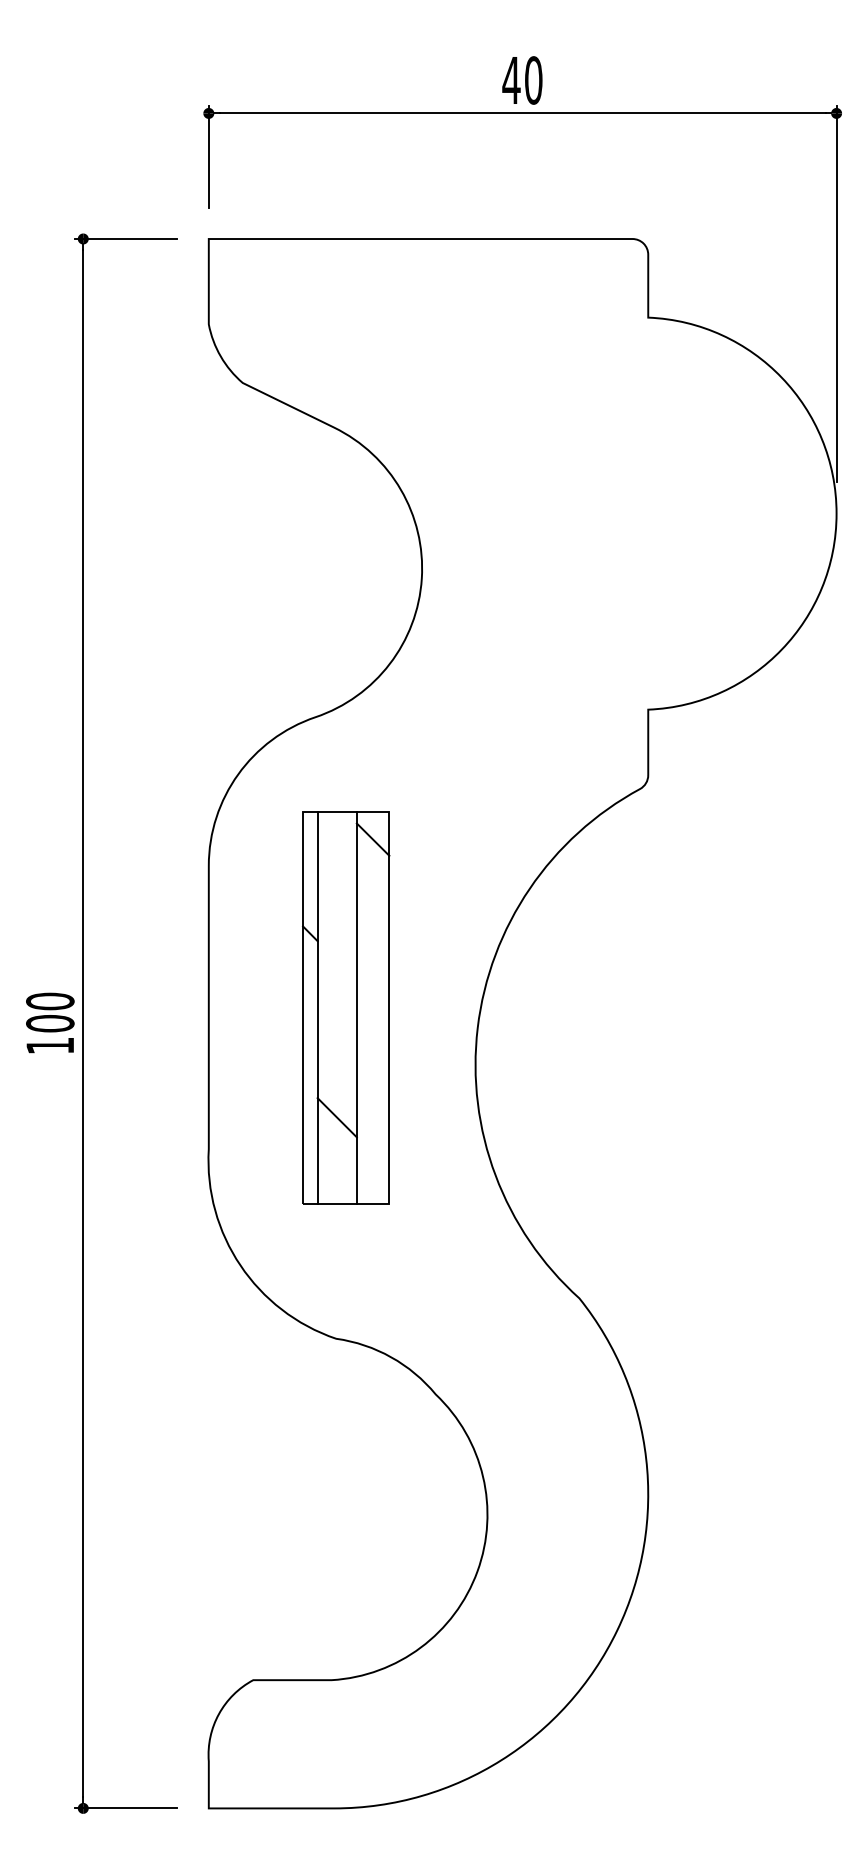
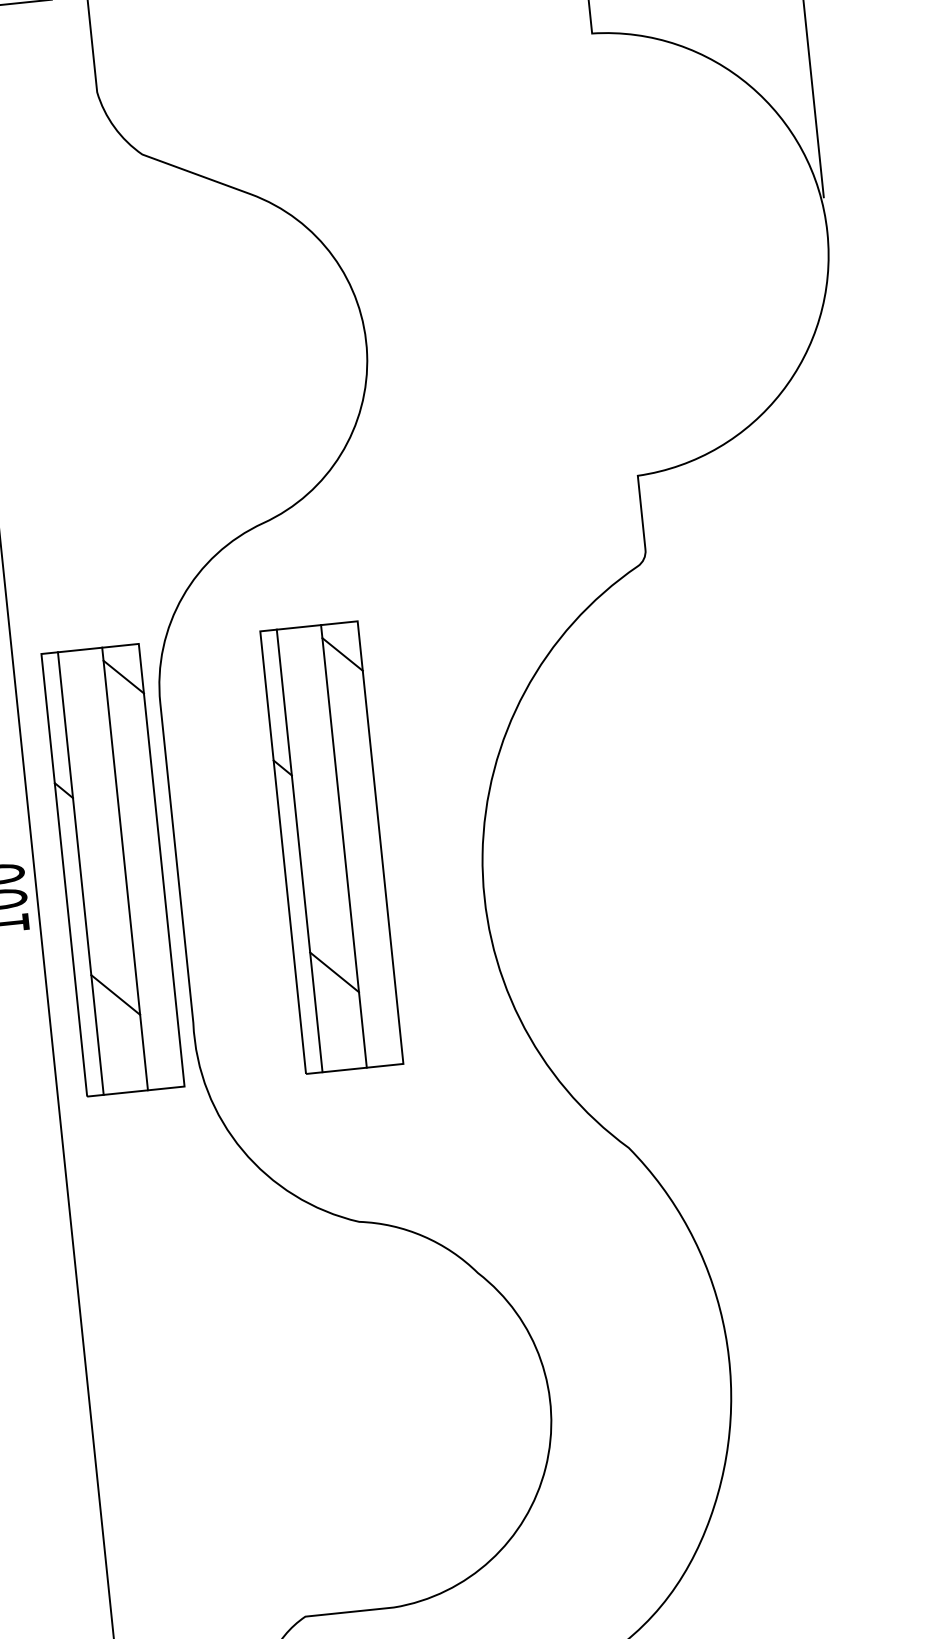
part: (152, 1007) -> (113, 869), added

